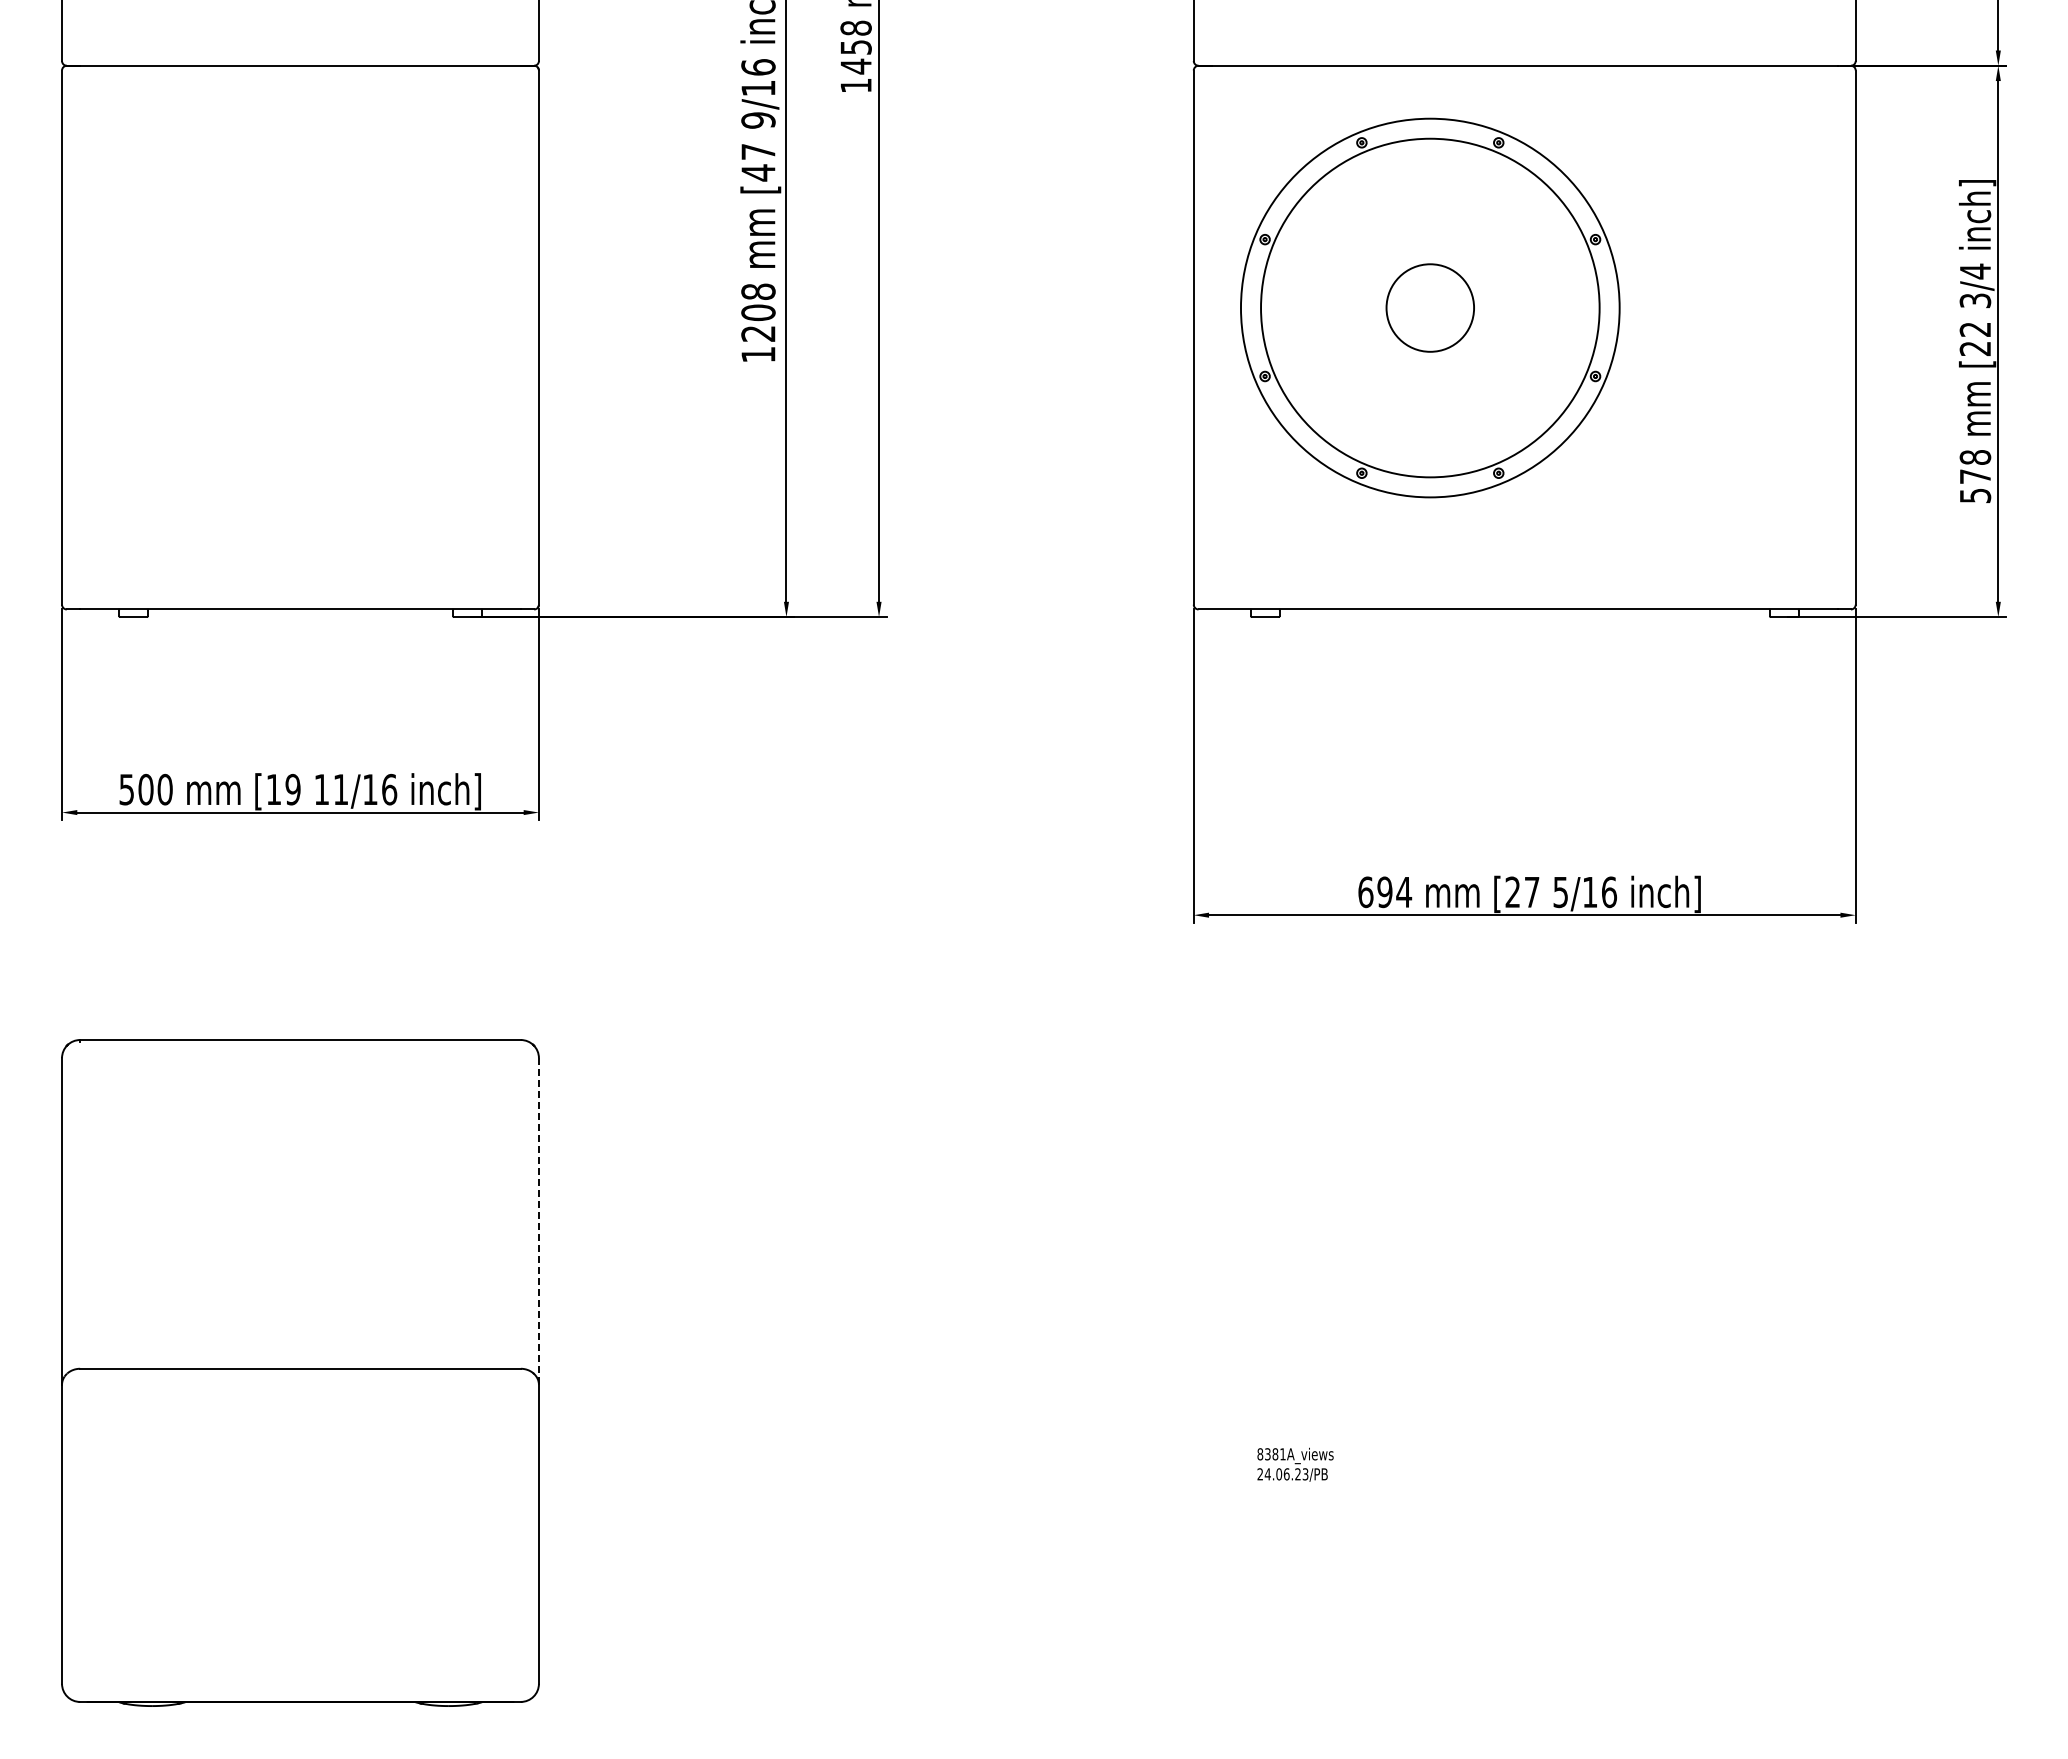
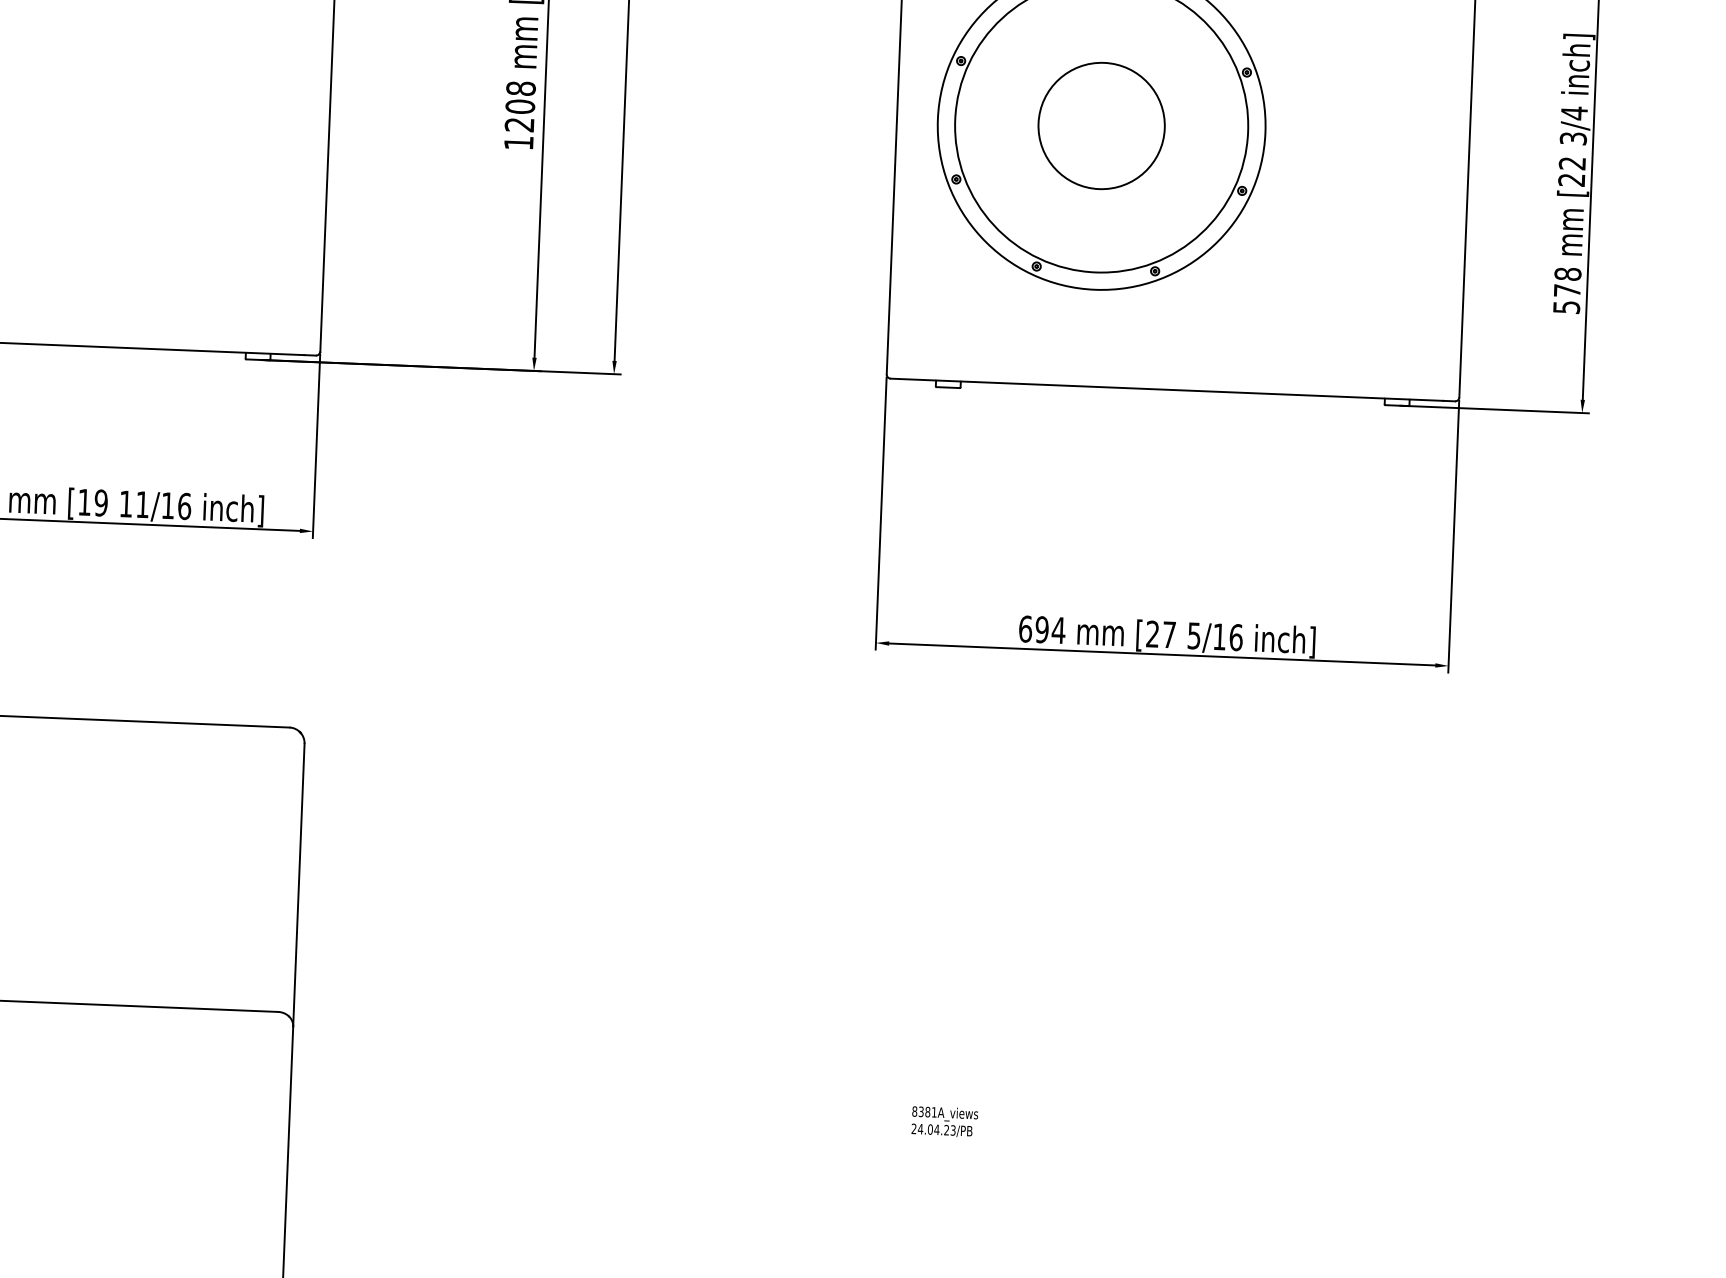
circle: (1430, 308) -> (1101, 126), size x1.67
line: (538, 1222) -> (298, 886), dashed -> solid
text: (1286, 1474) -> (936, 1129), 24.06.23/PB -> 24.04.23/PB

